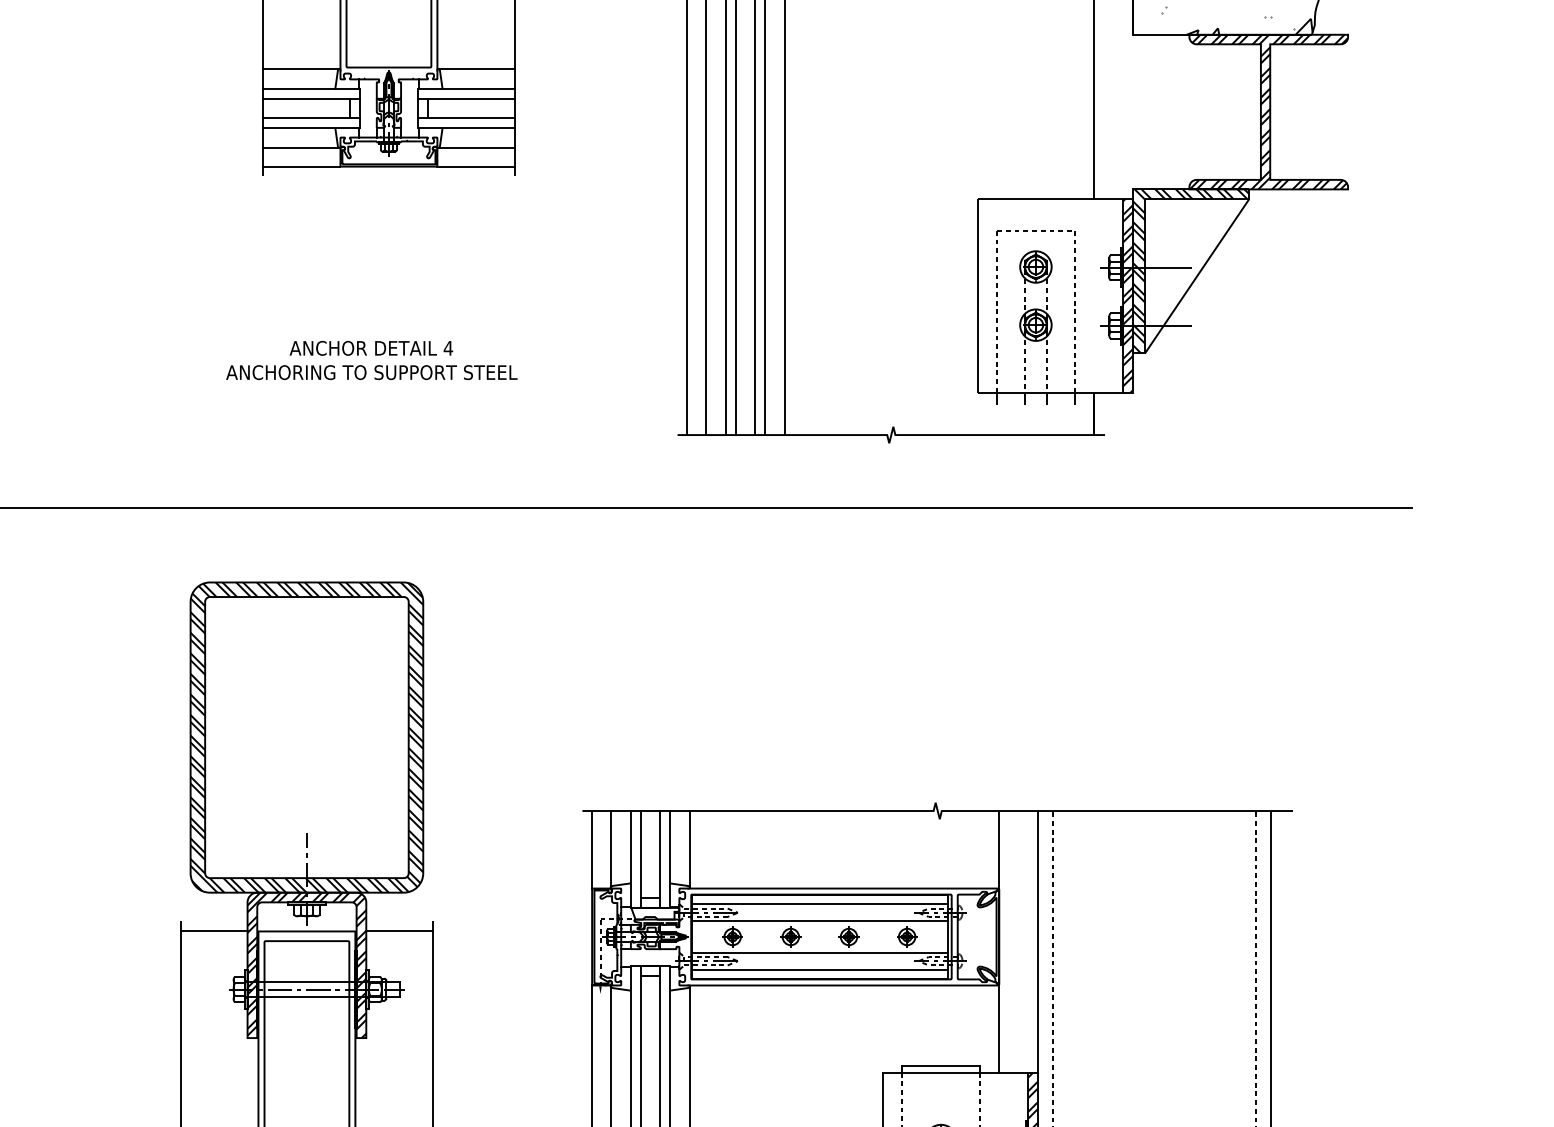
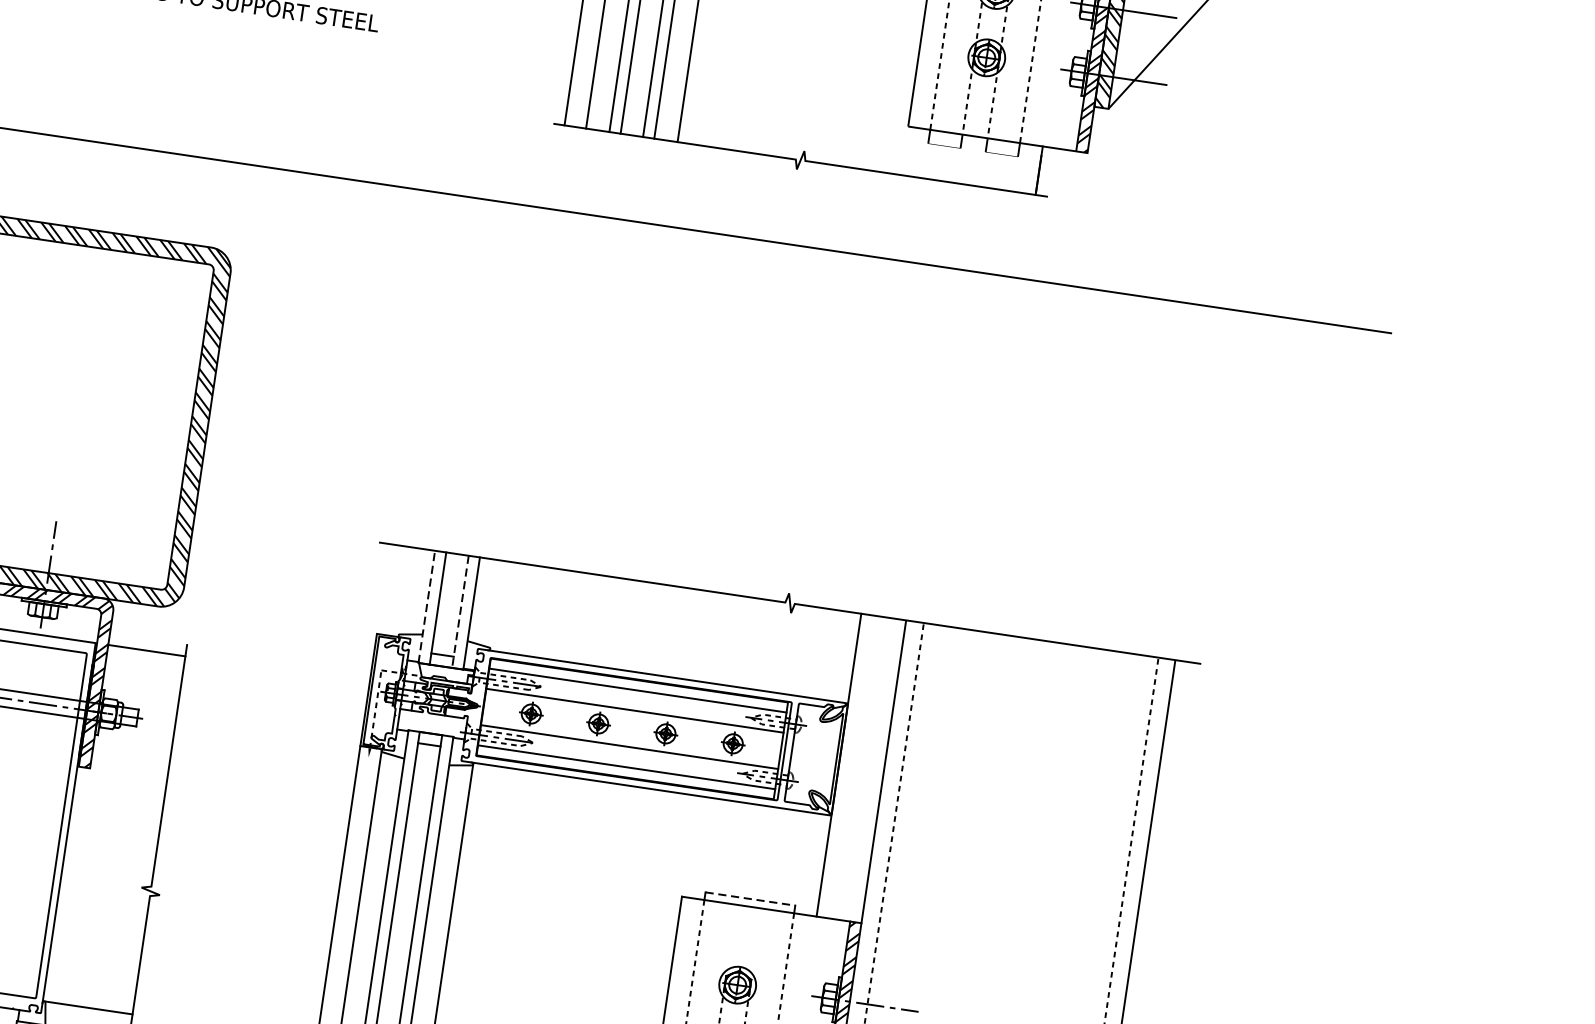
line: (610, 848) -> (405, 590), removed
line: (592, 849) -> (384, 588), removed
line: (689, 849) -> (496, 605), removed
line: (630, 858) -> (426, 605), solid -> dashed
line: (659, 859) -> (459, 611), solid -> dashed
line: (941, 1066) -> (750, 899), solid -> dashed

